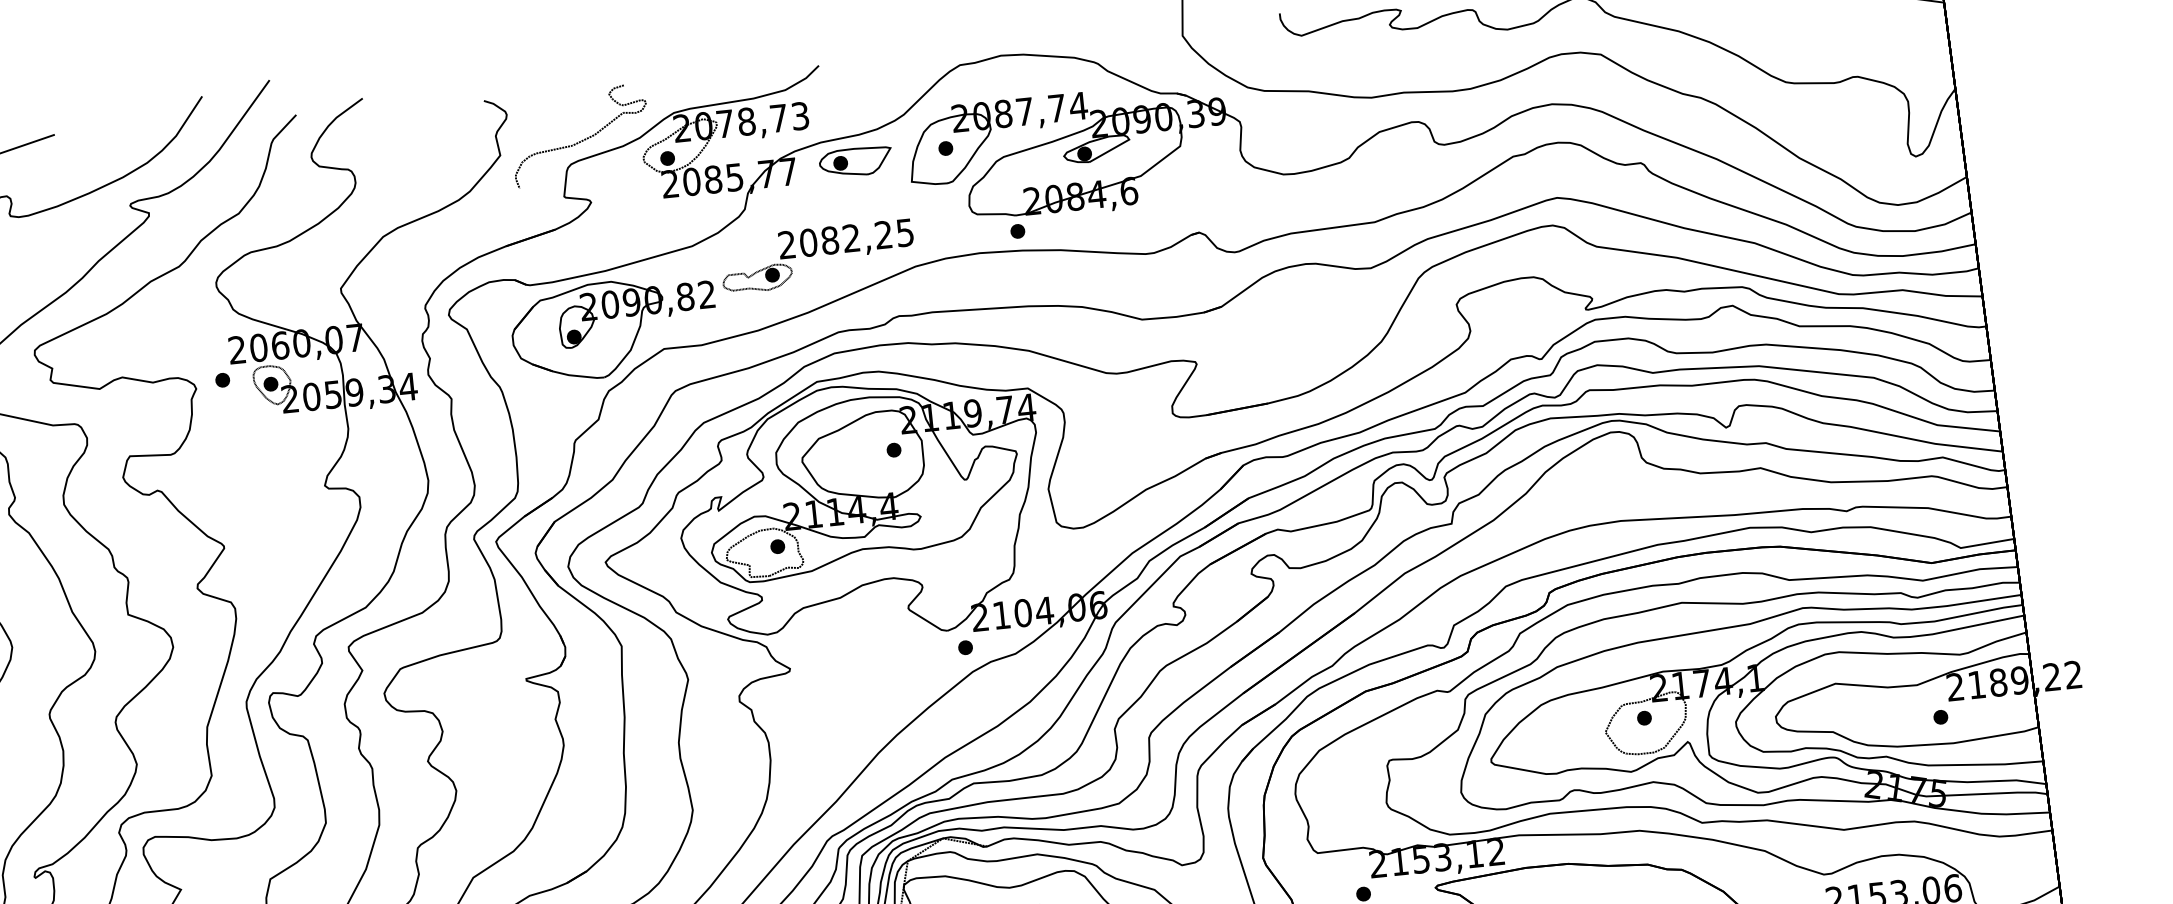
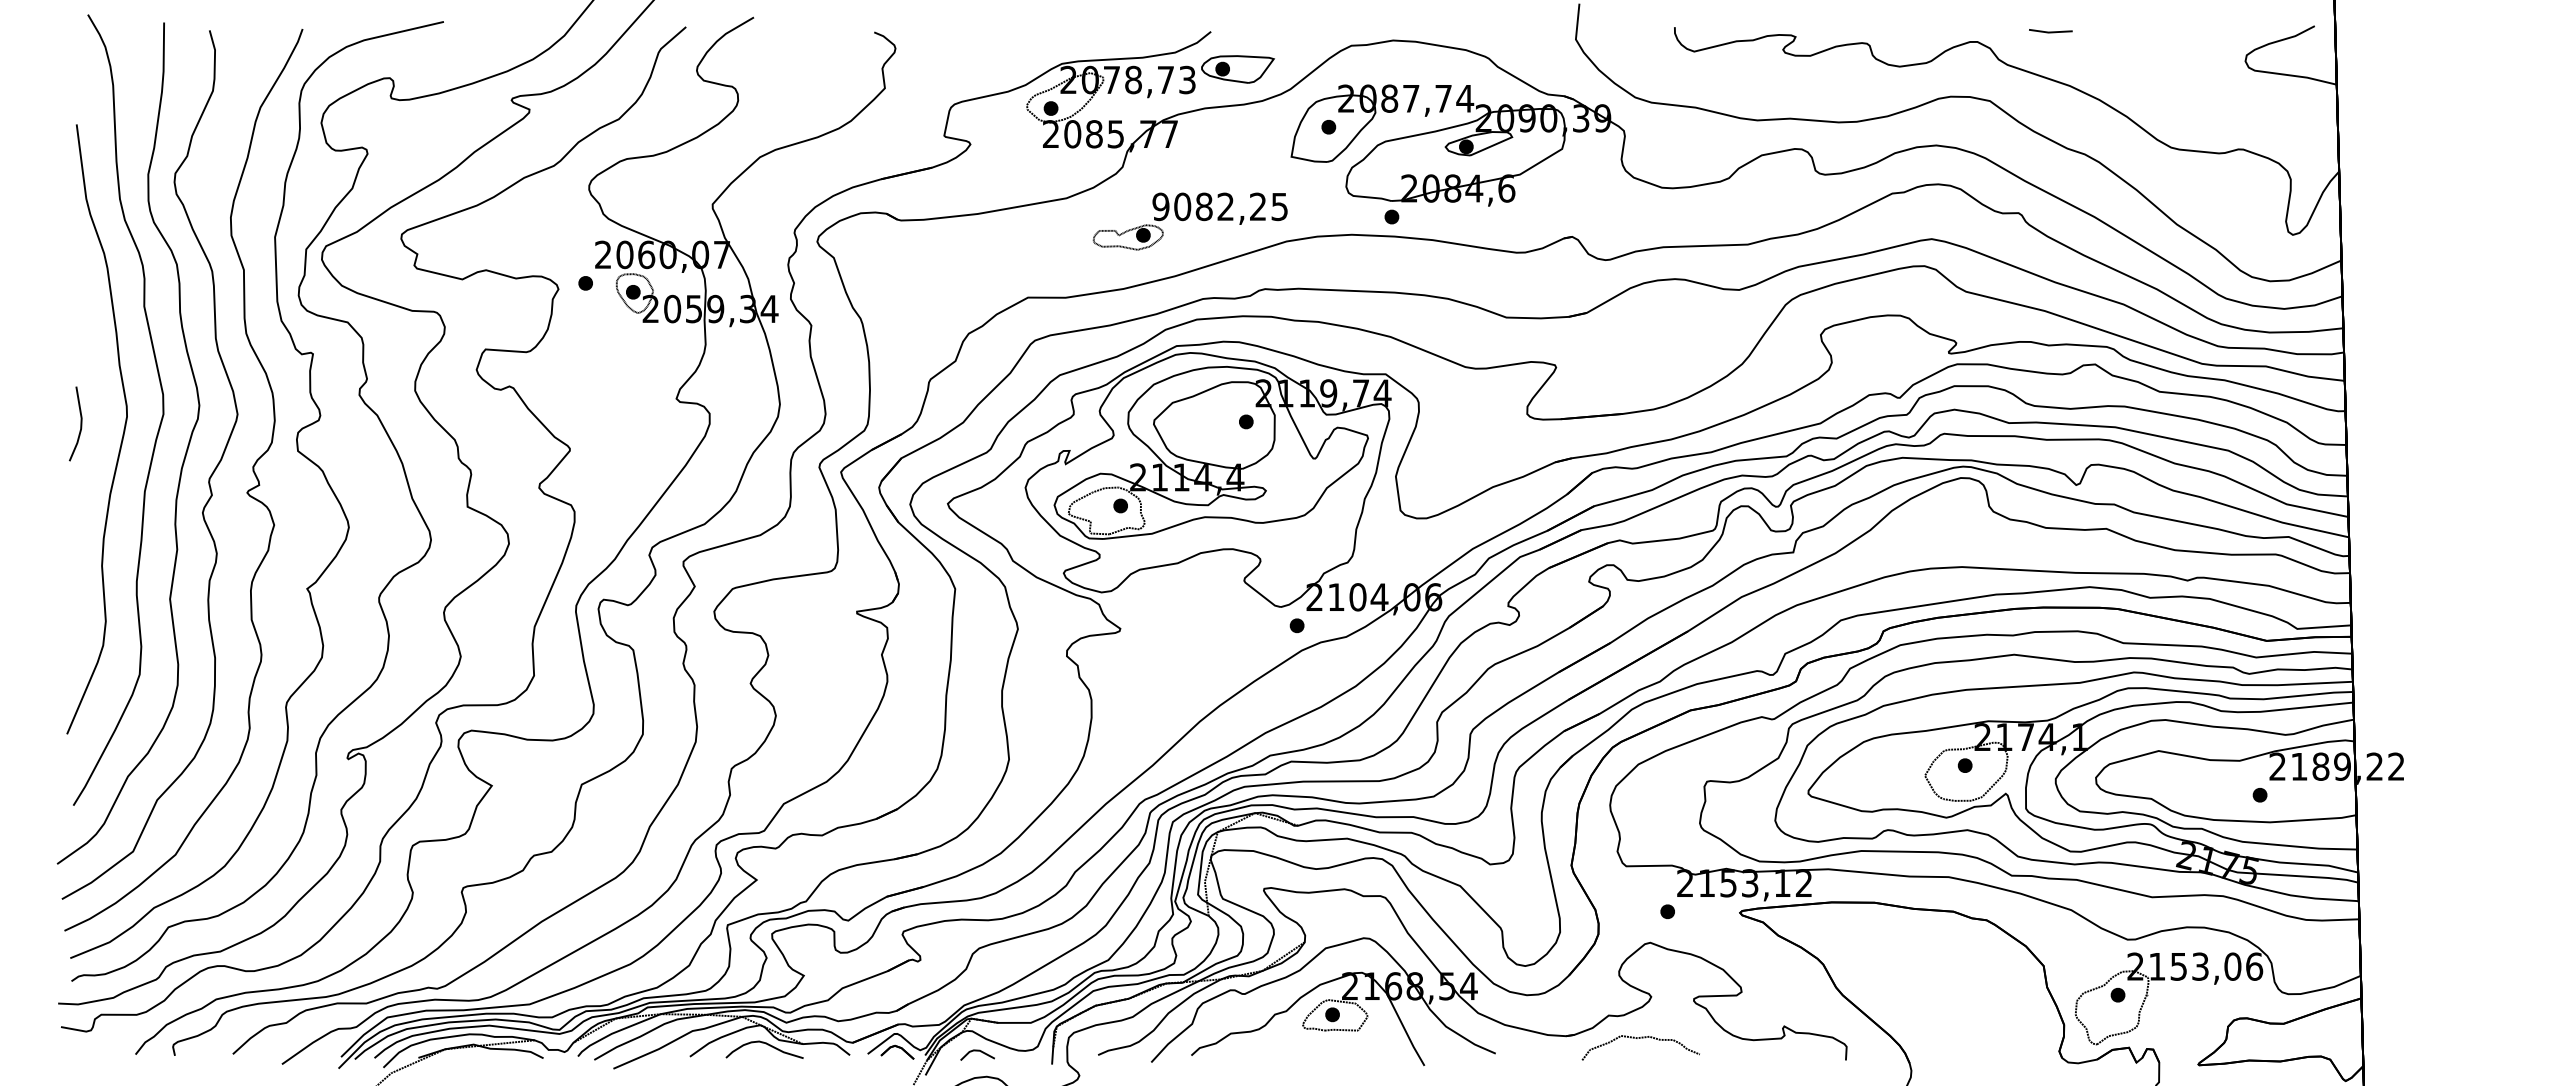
curve: (581, 140) -> (967, 81), removed
part: (855, 162) -> (1237, 69), moved
text: (786, 244) -> (1160, 206), 2082,25 -> 9082,25
part: (614, 328) -> (980, 272), removed

